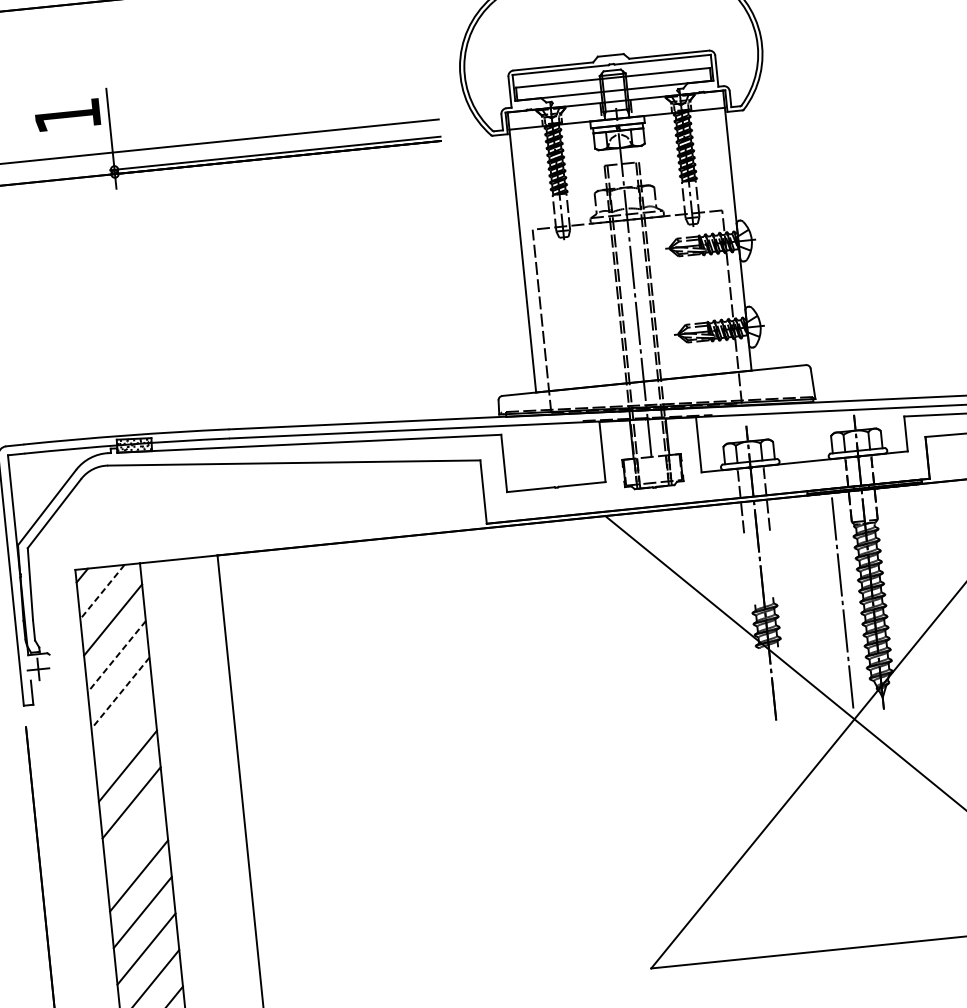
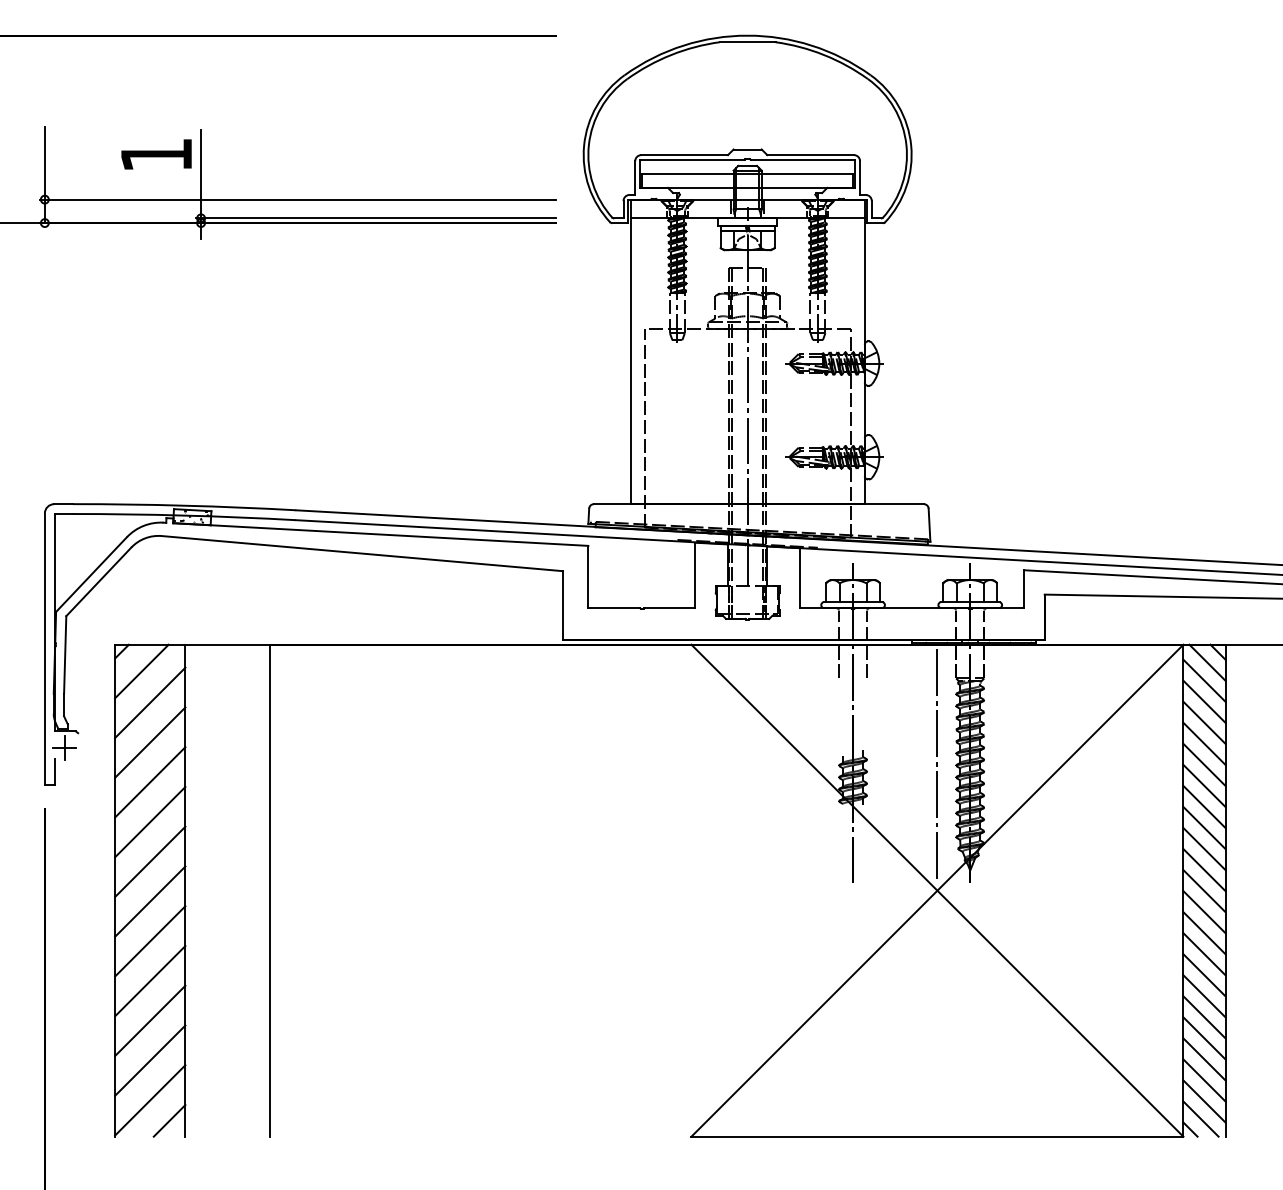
line: (102, 592) -> (141, 671), dashed -> solid
line: (117, 656) -> (150, 742), dashed -> solid
line: (120, 693) -> (150, 782), dashed -> solid
line: (124, 729) -> (150, 821), added
line: (135, 839) -> (150, 941), added

